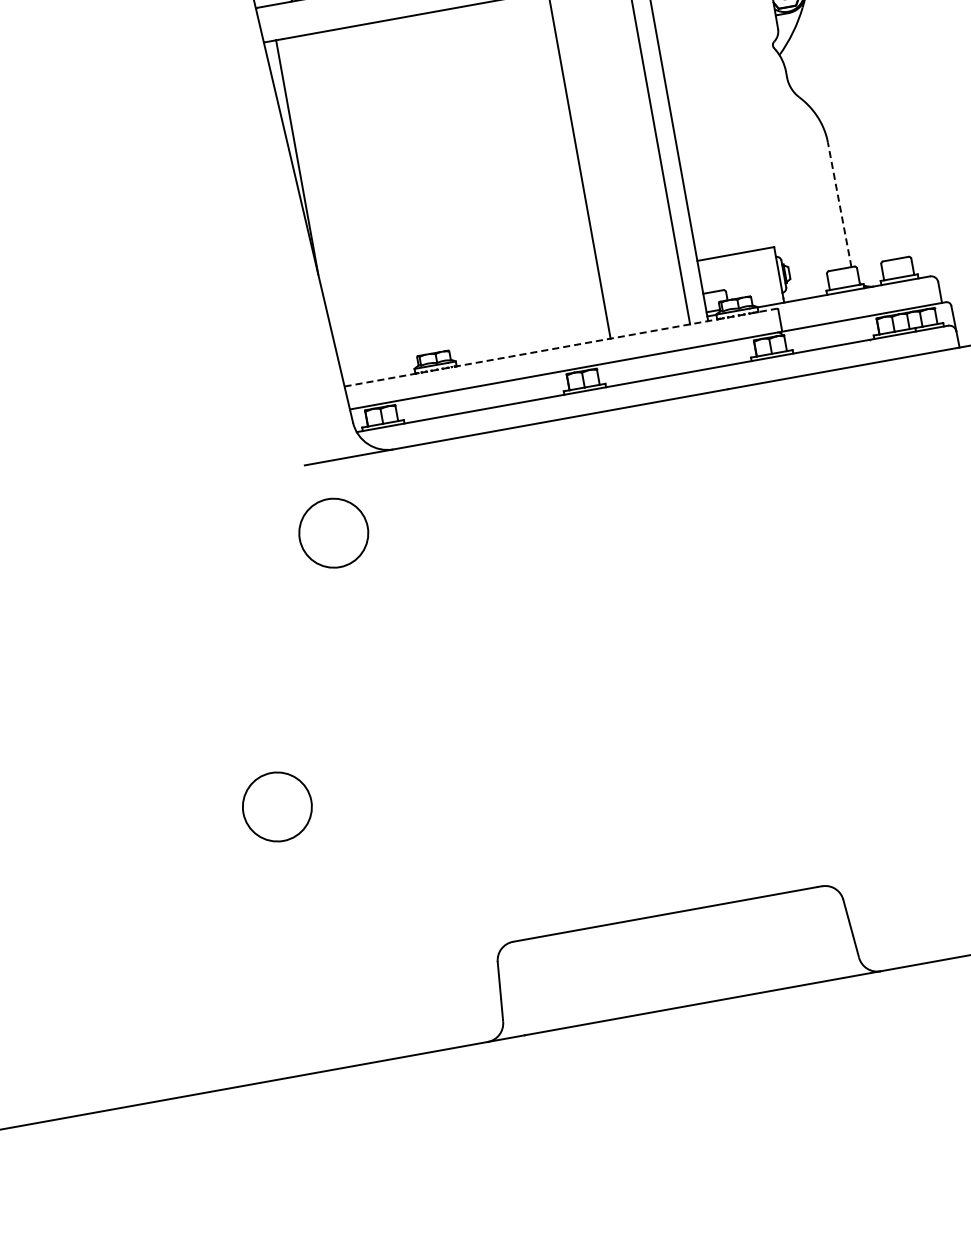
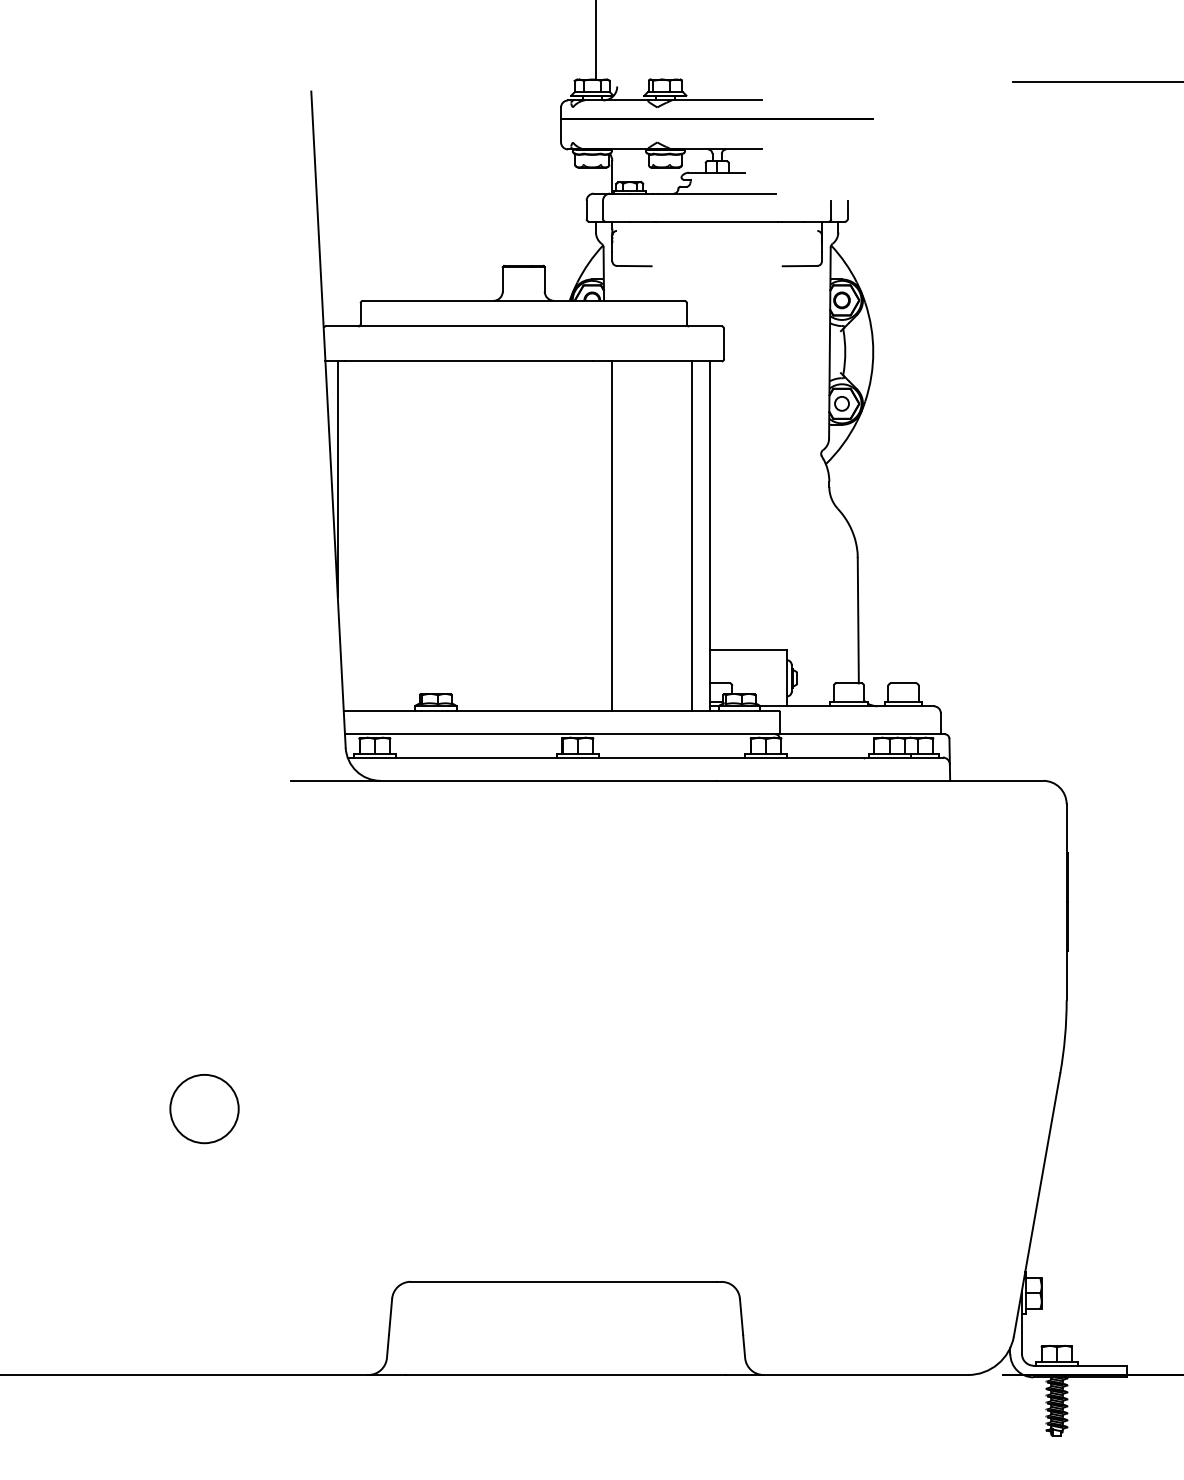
line: (839, 204) -> (858, 620), dashed -> solid
line: (560, 347) -> (561, 710), dashed -> solid
part: (333, 533) -> (307, 852), removed

